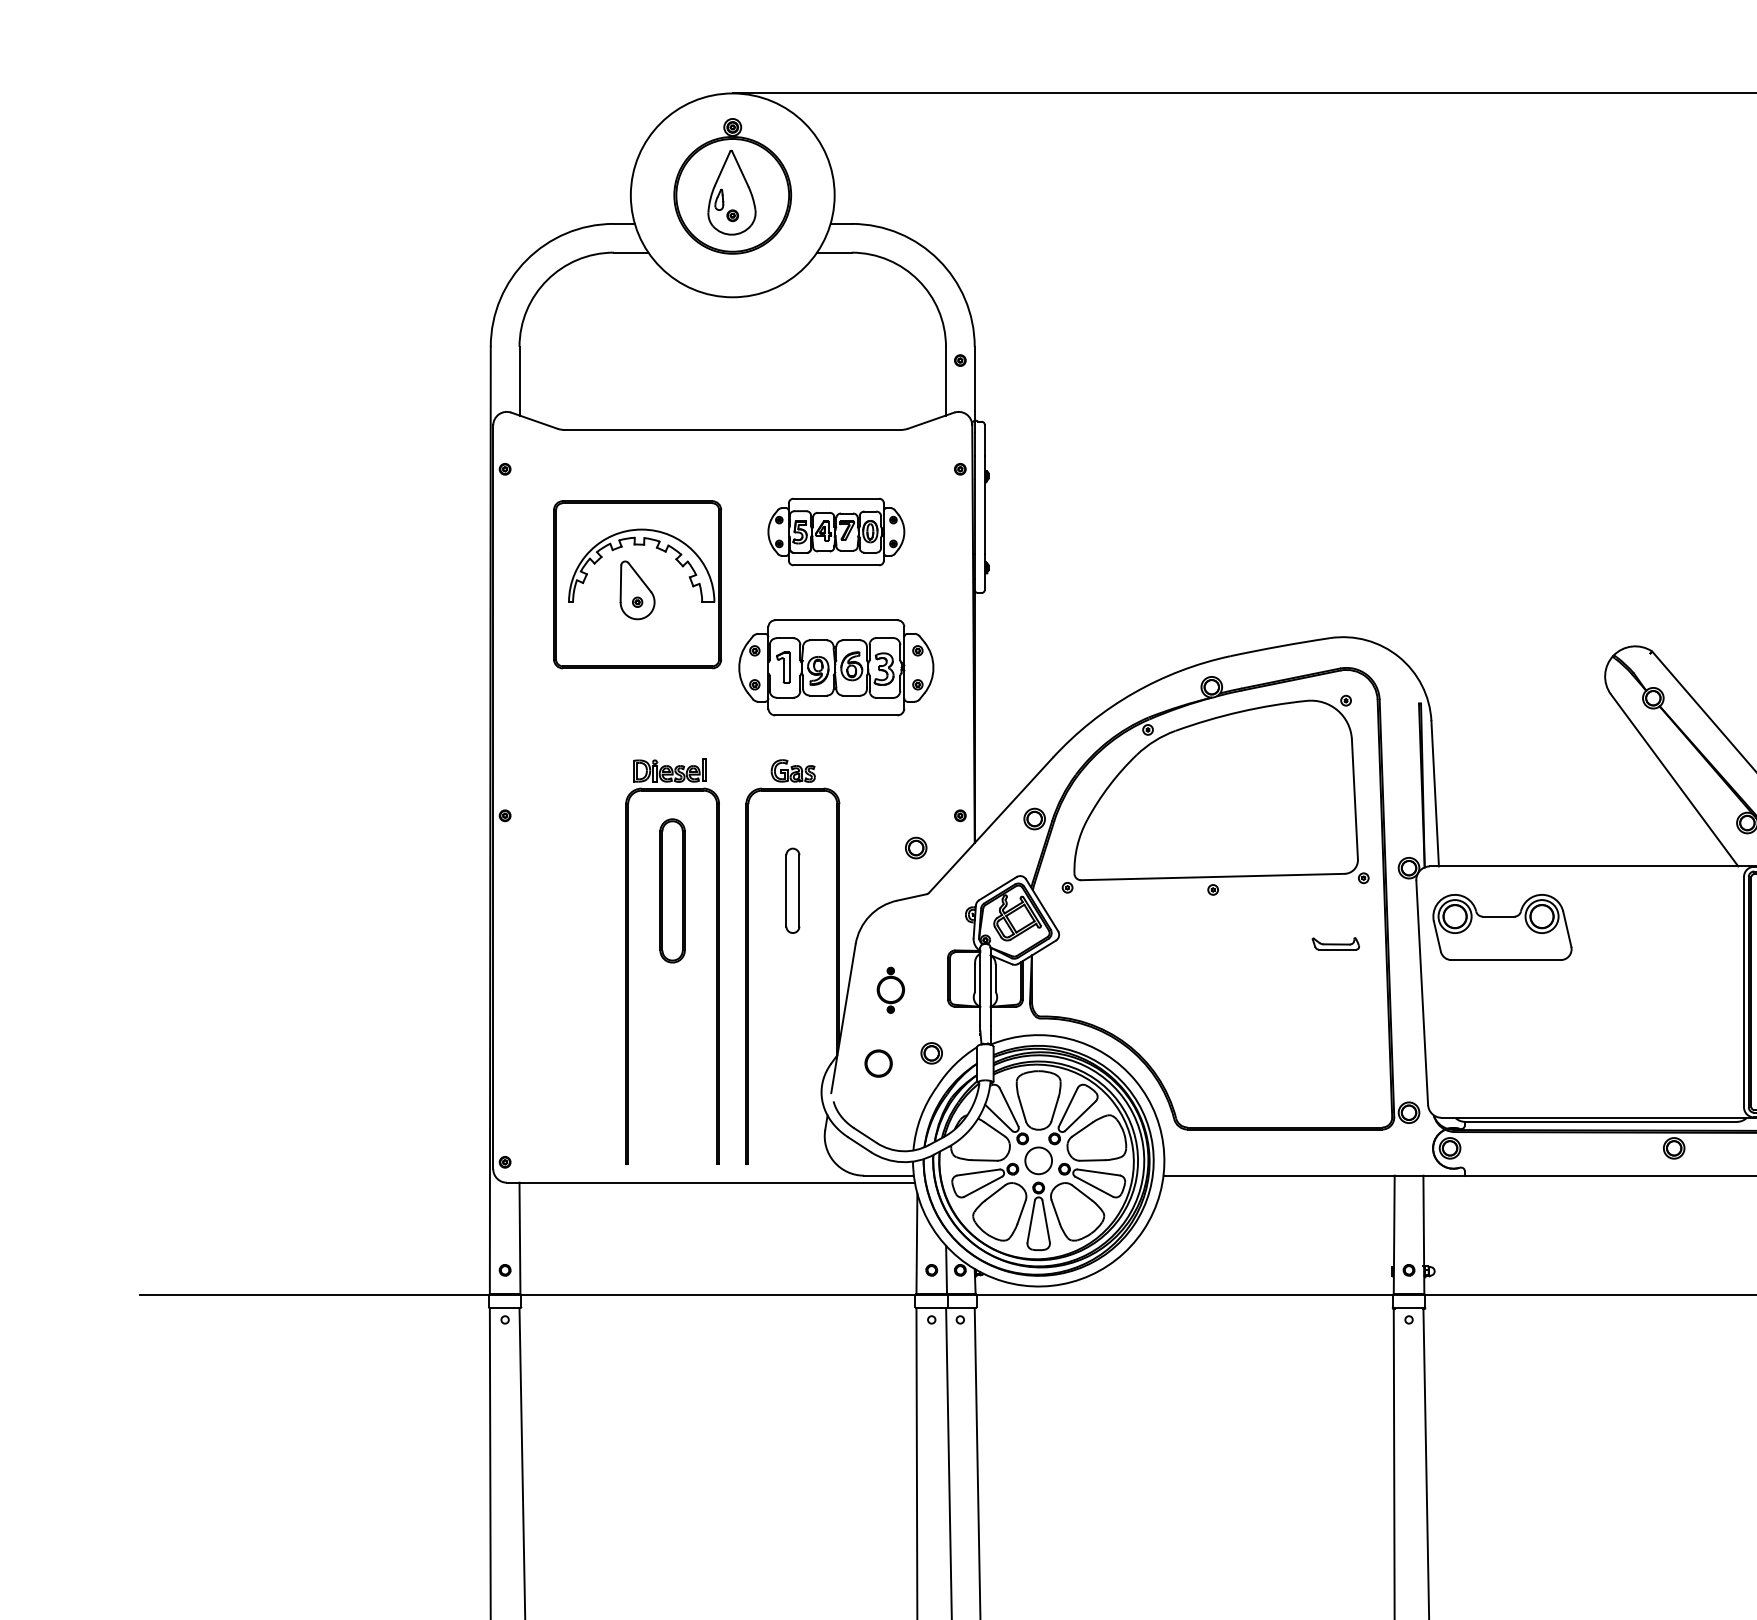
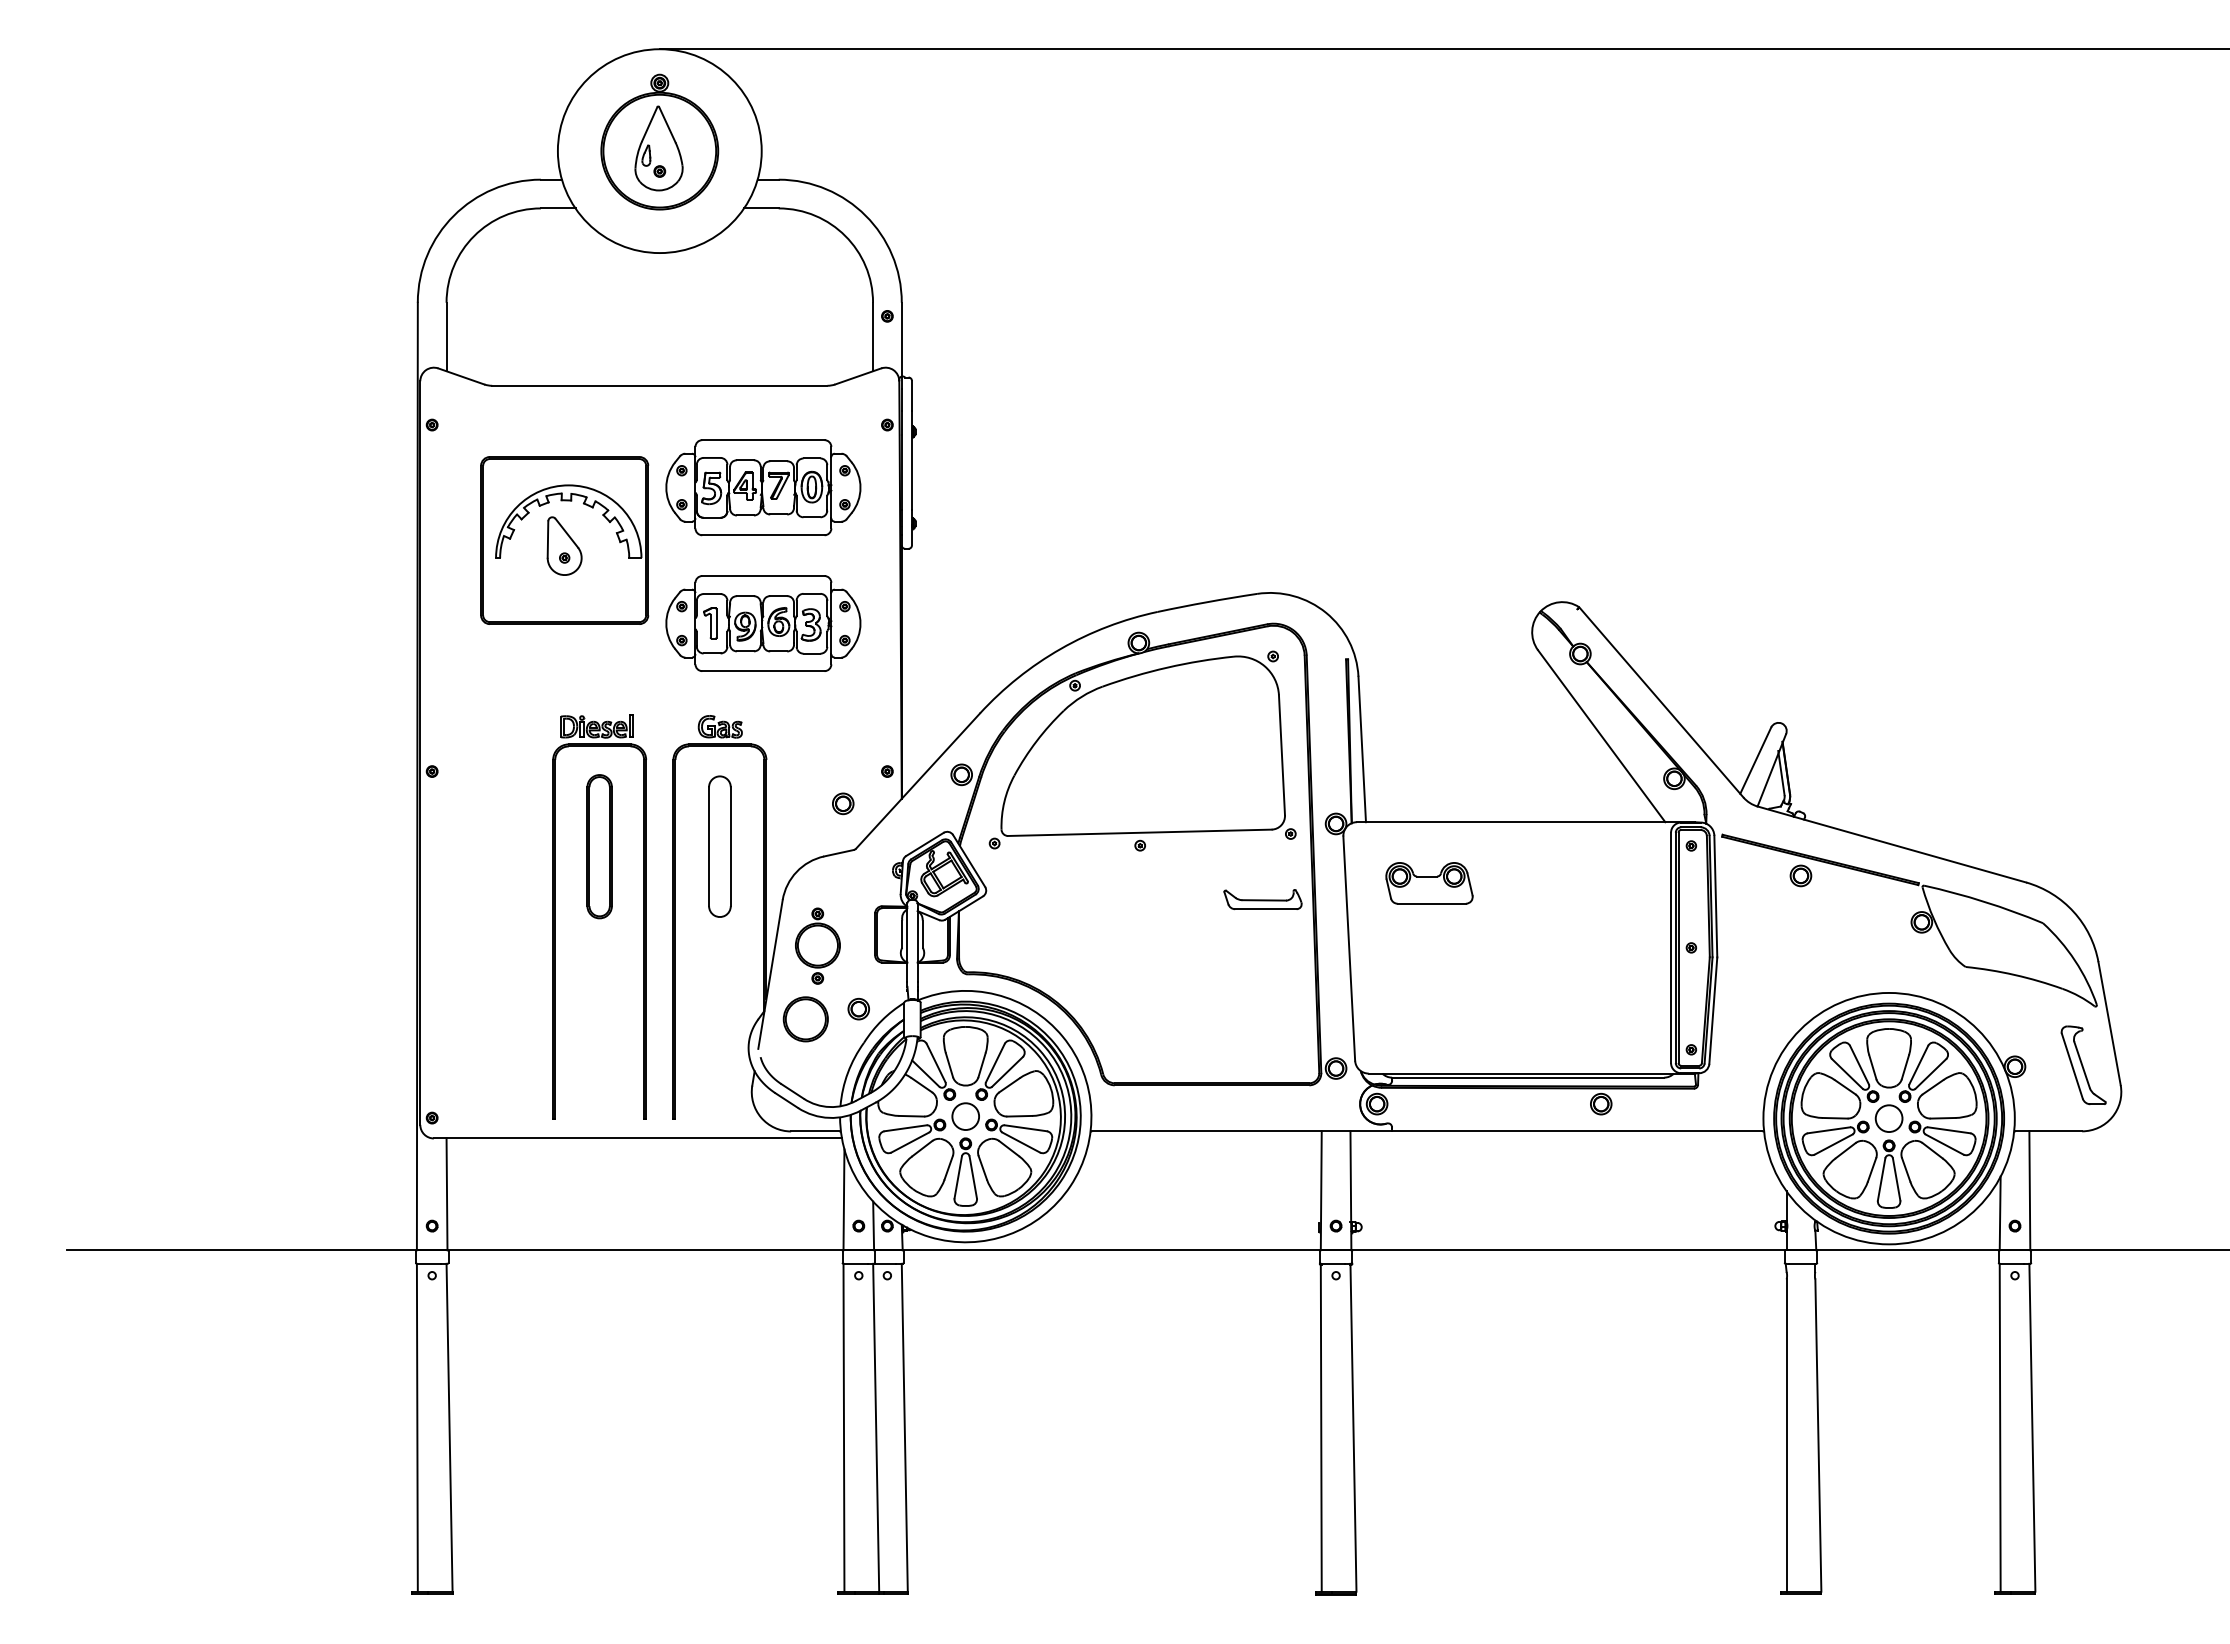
part: (836, 531) -> (763, 487), size x1.43
part: (792, 890) -> (719, 846), size x1.67
part: (1502, 927) -> (1429, 883), size x0.62
part: (1335, 943) -> (1262, 899), size x1.67
part: (890, 989) -> (817, 945), size x1.67
part: (878, 1063) -> (805, 1019), size x1.67

